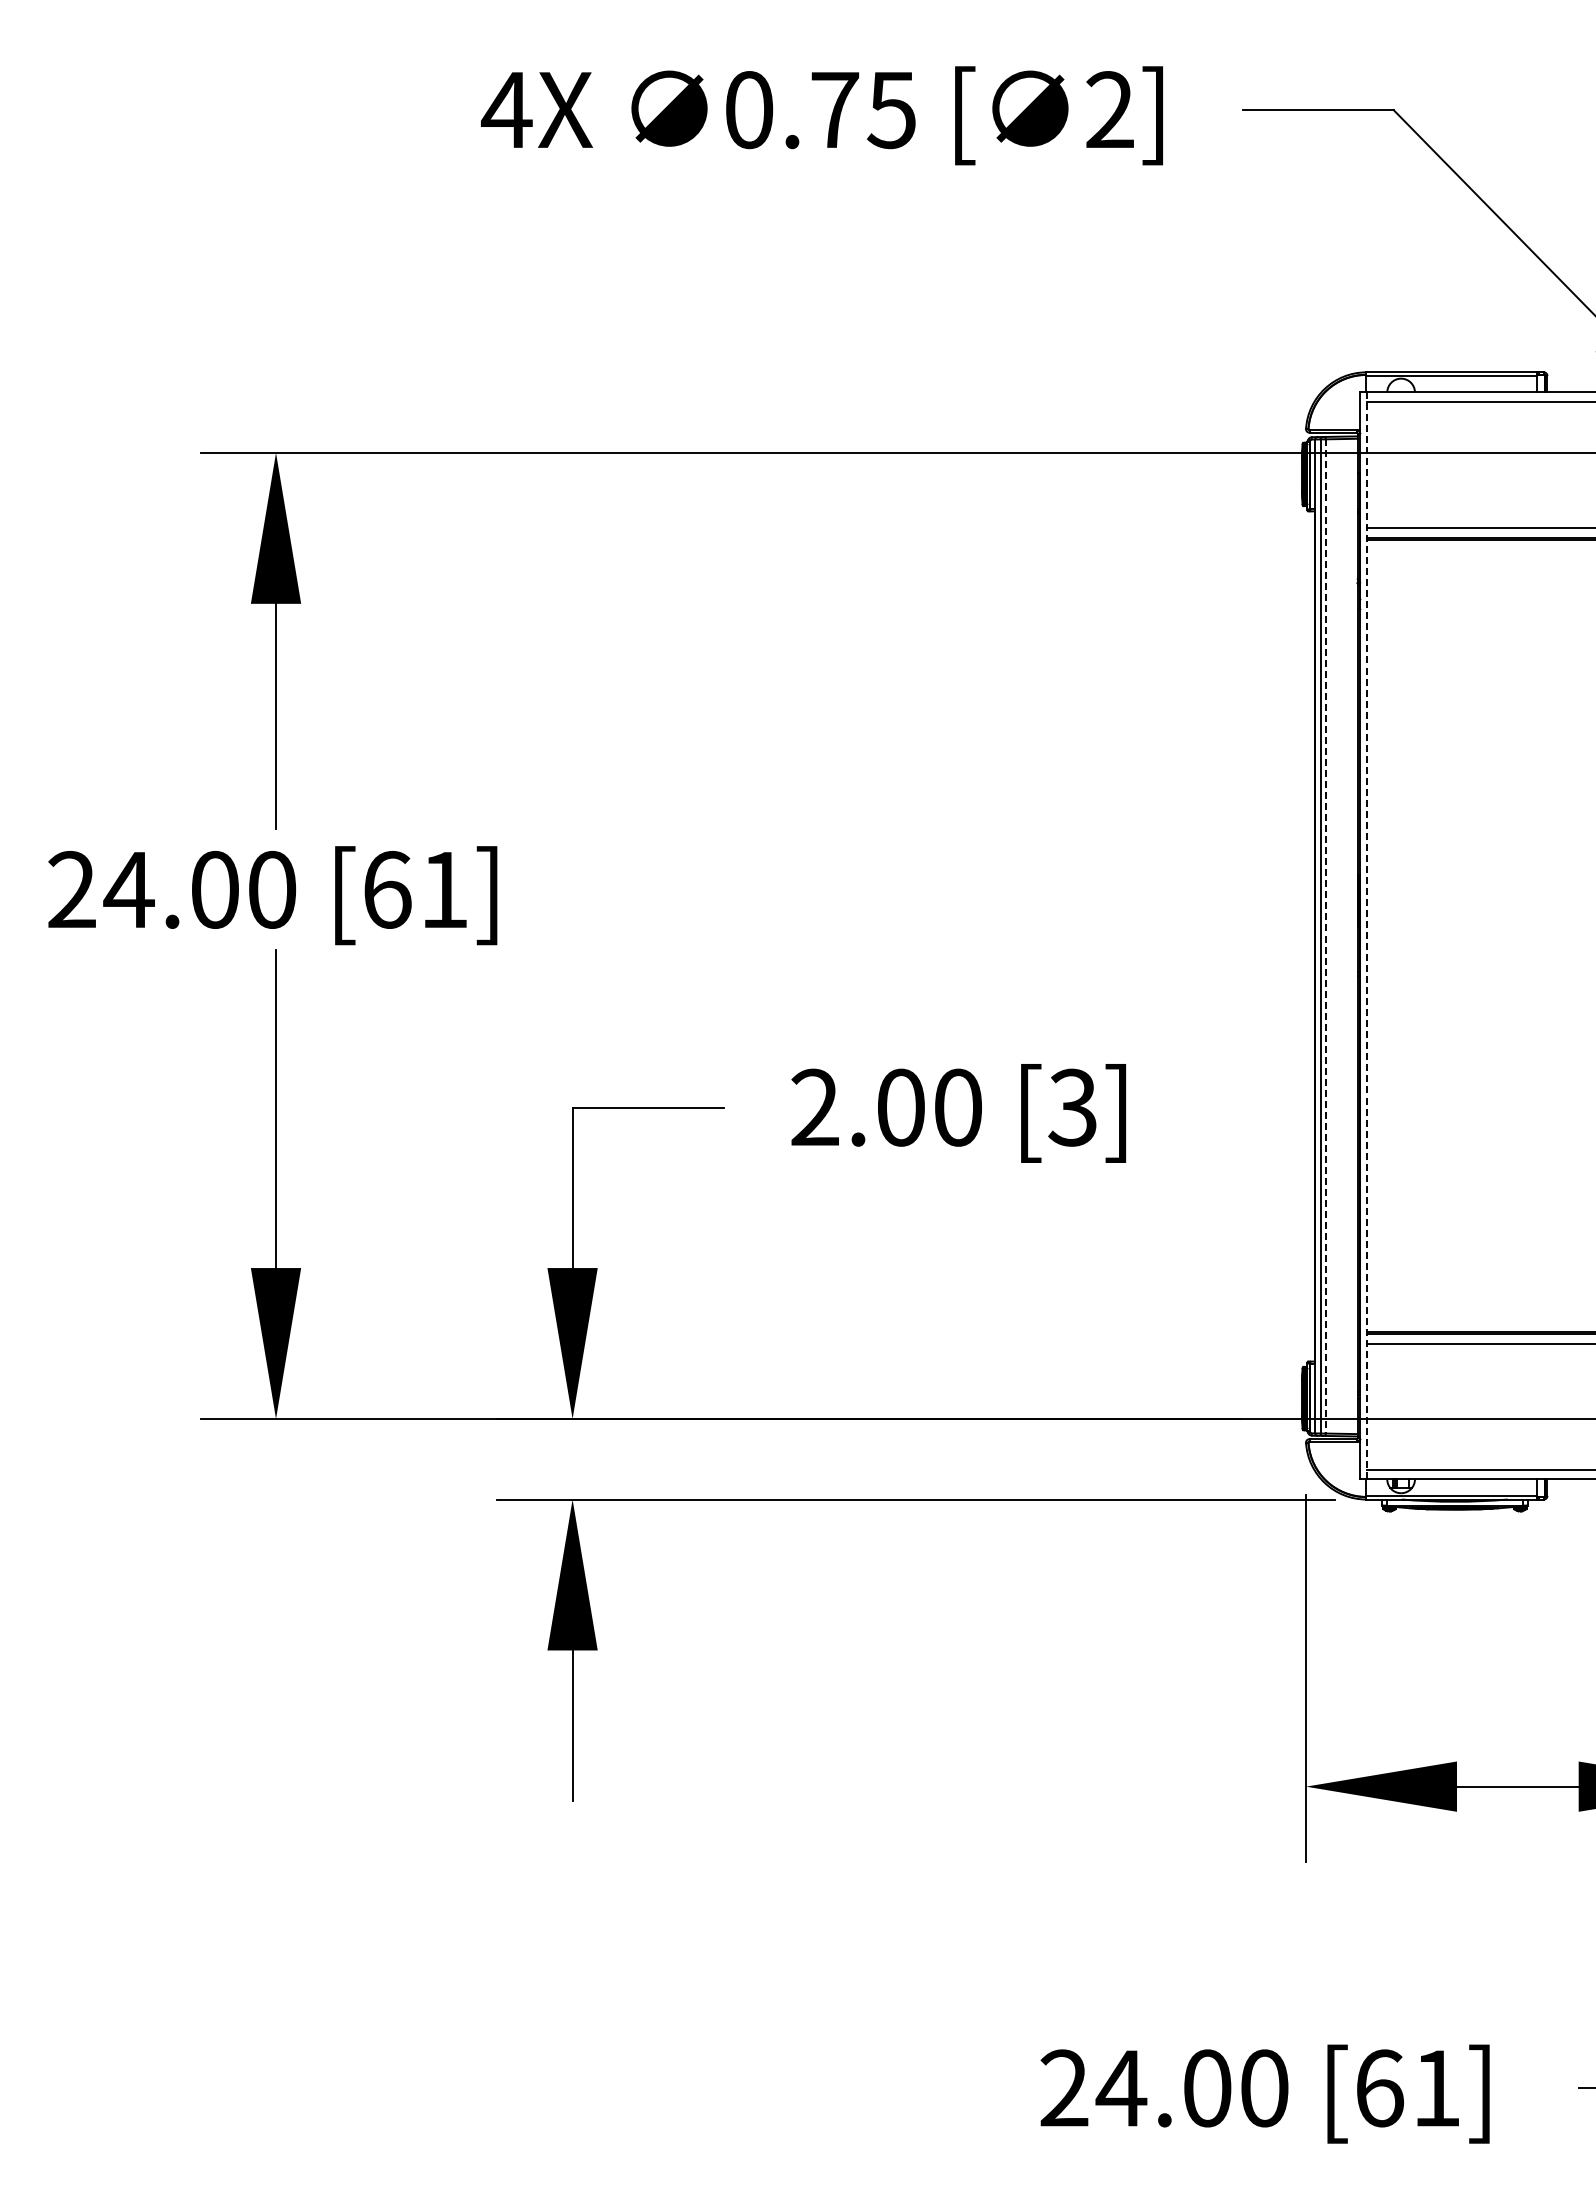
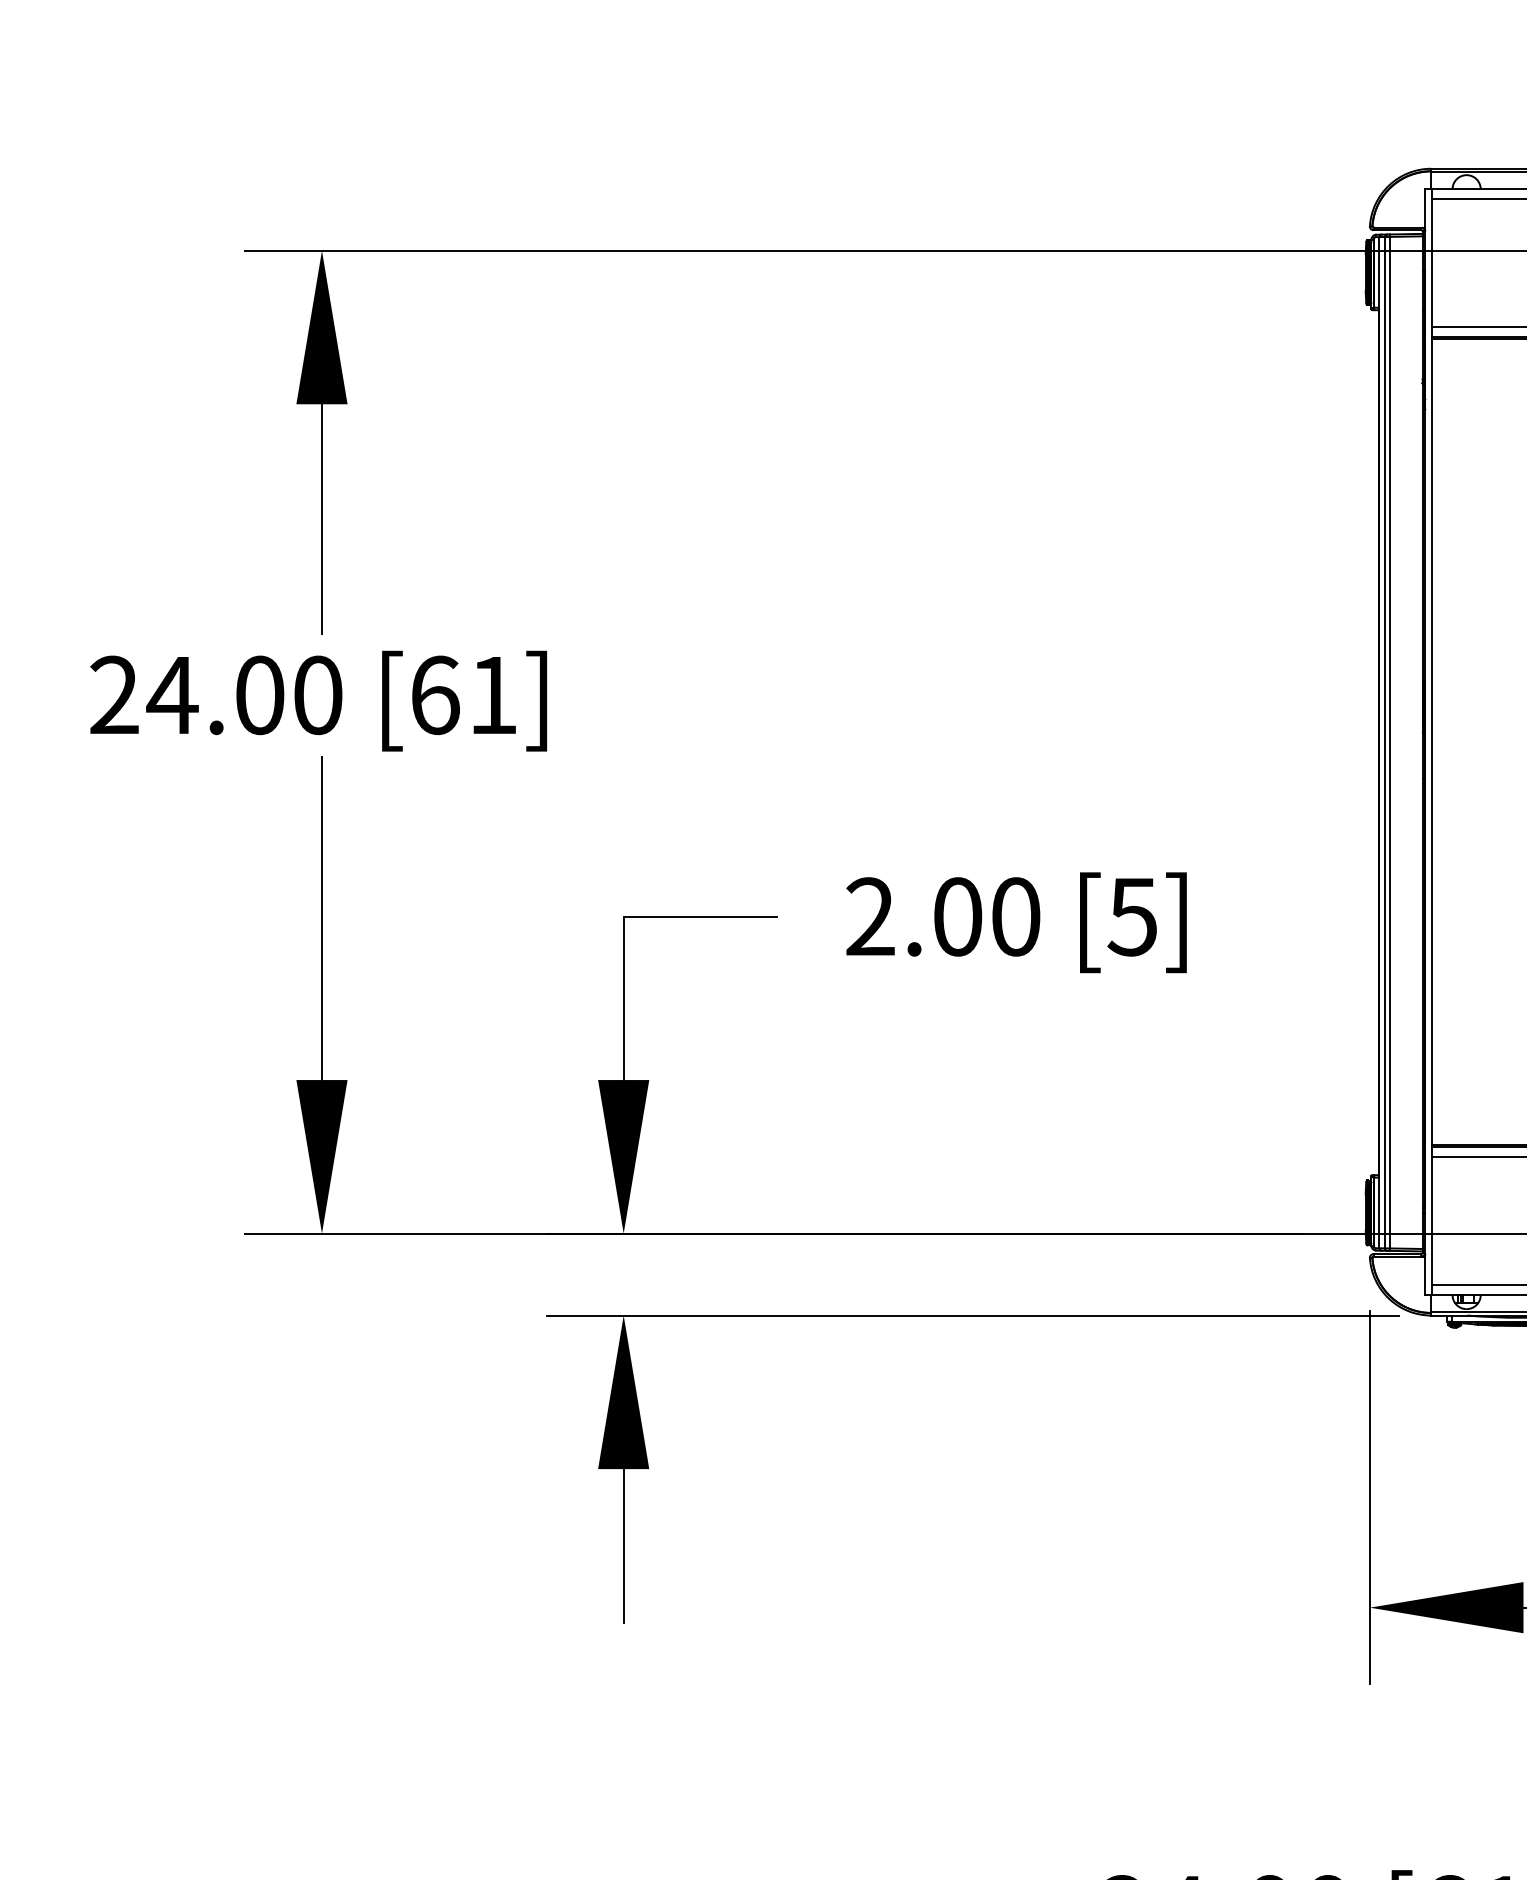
line: (1367, 935) -> (1432, 741), dashed -> solid
line: (1325, 936) -> (1389, 742), dashed -> solid
text: (1072, 1107) -> (1132, 916), [3] -> [5]

